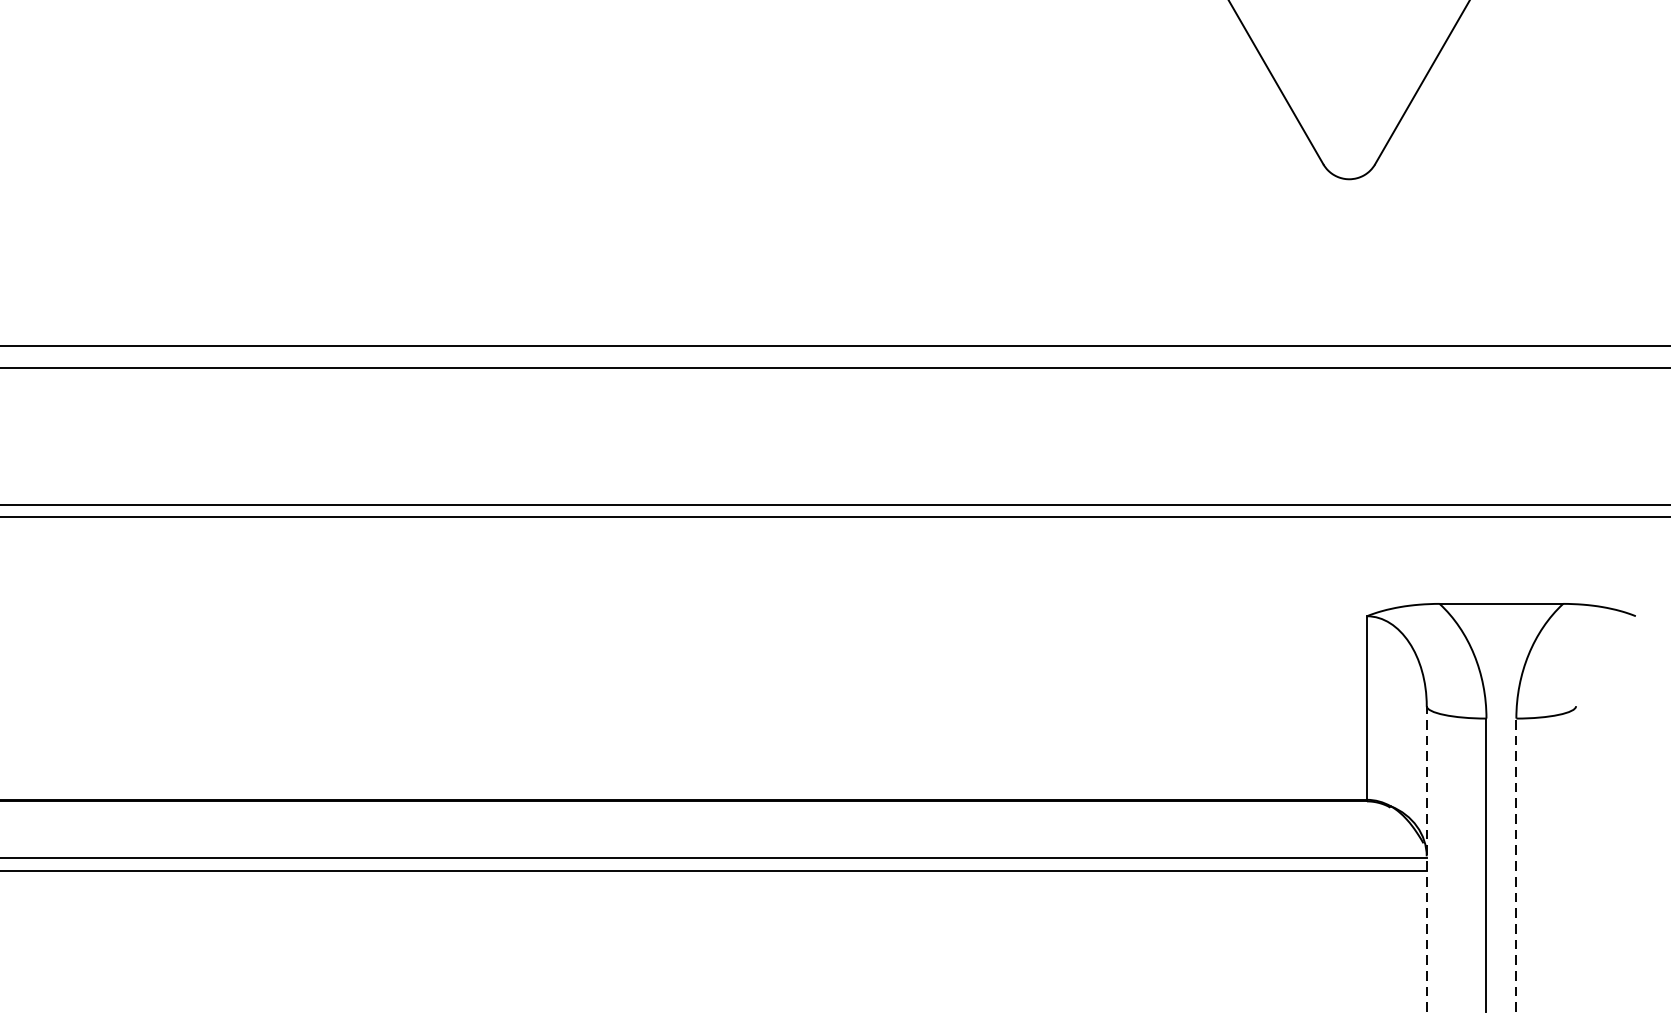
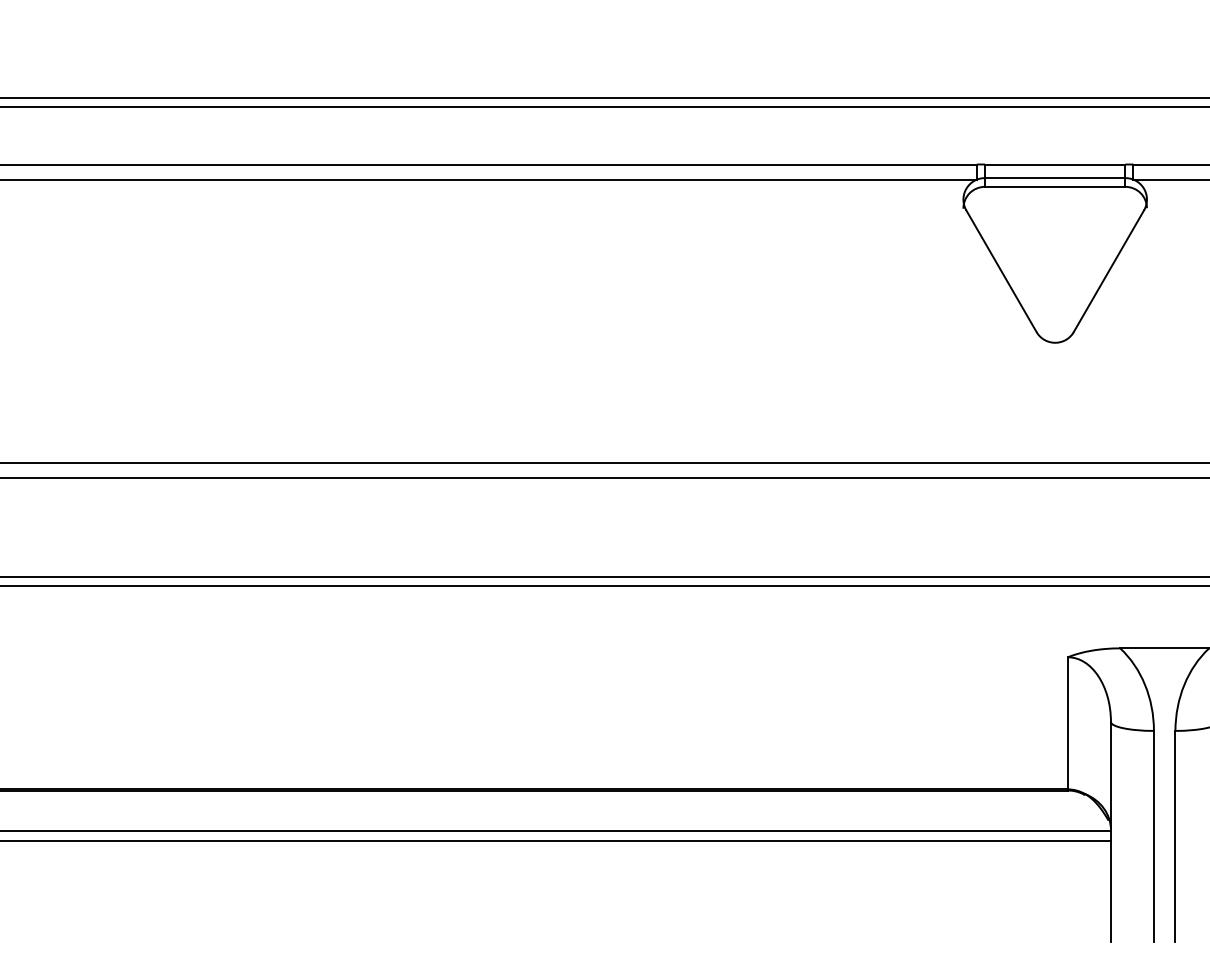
line: (1426, 858) -> (1110, 831), dashed -> solid
line: (1516, 865) -> (1175, 836), dashed -> solid

